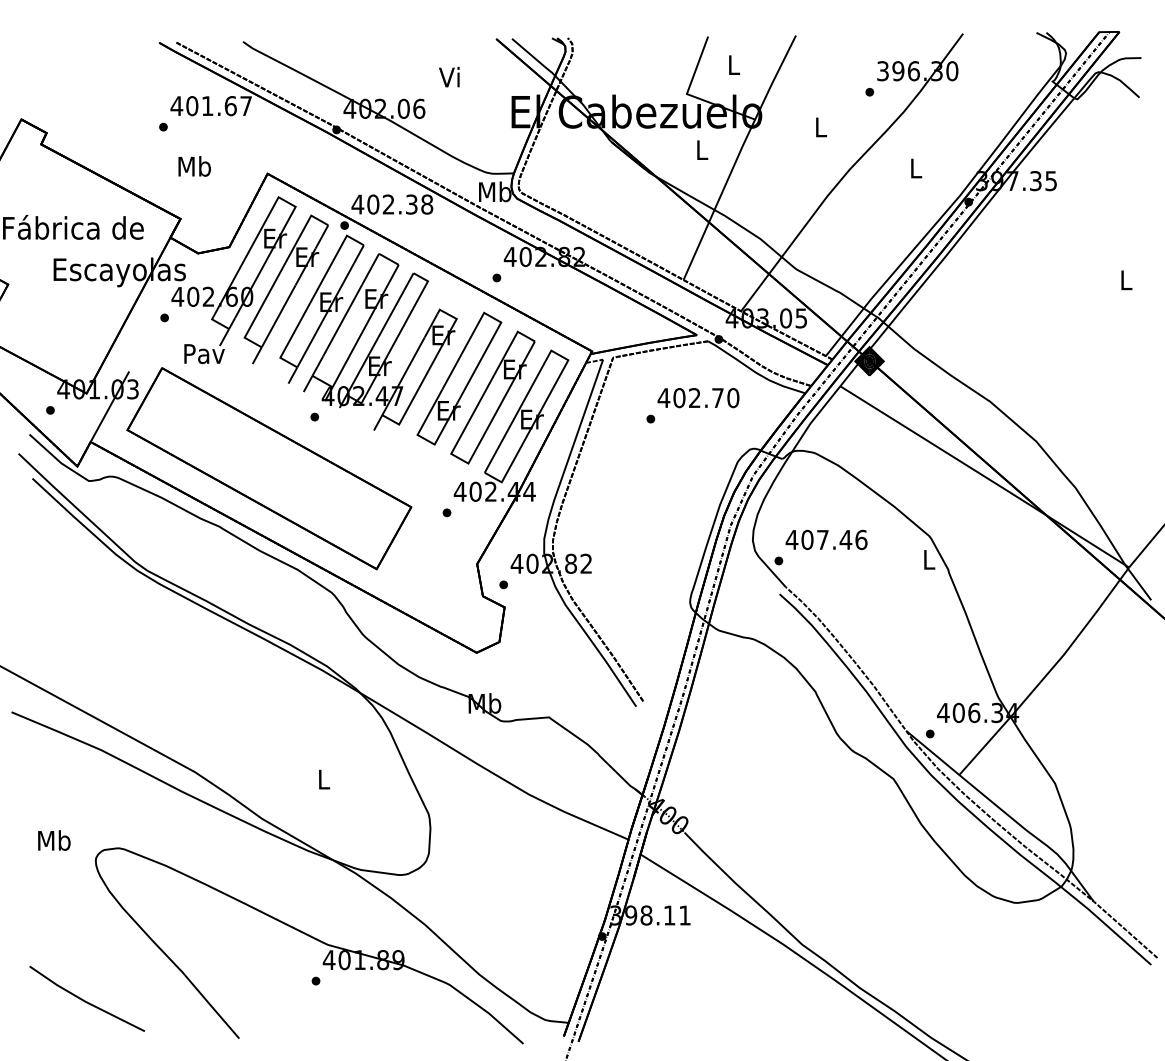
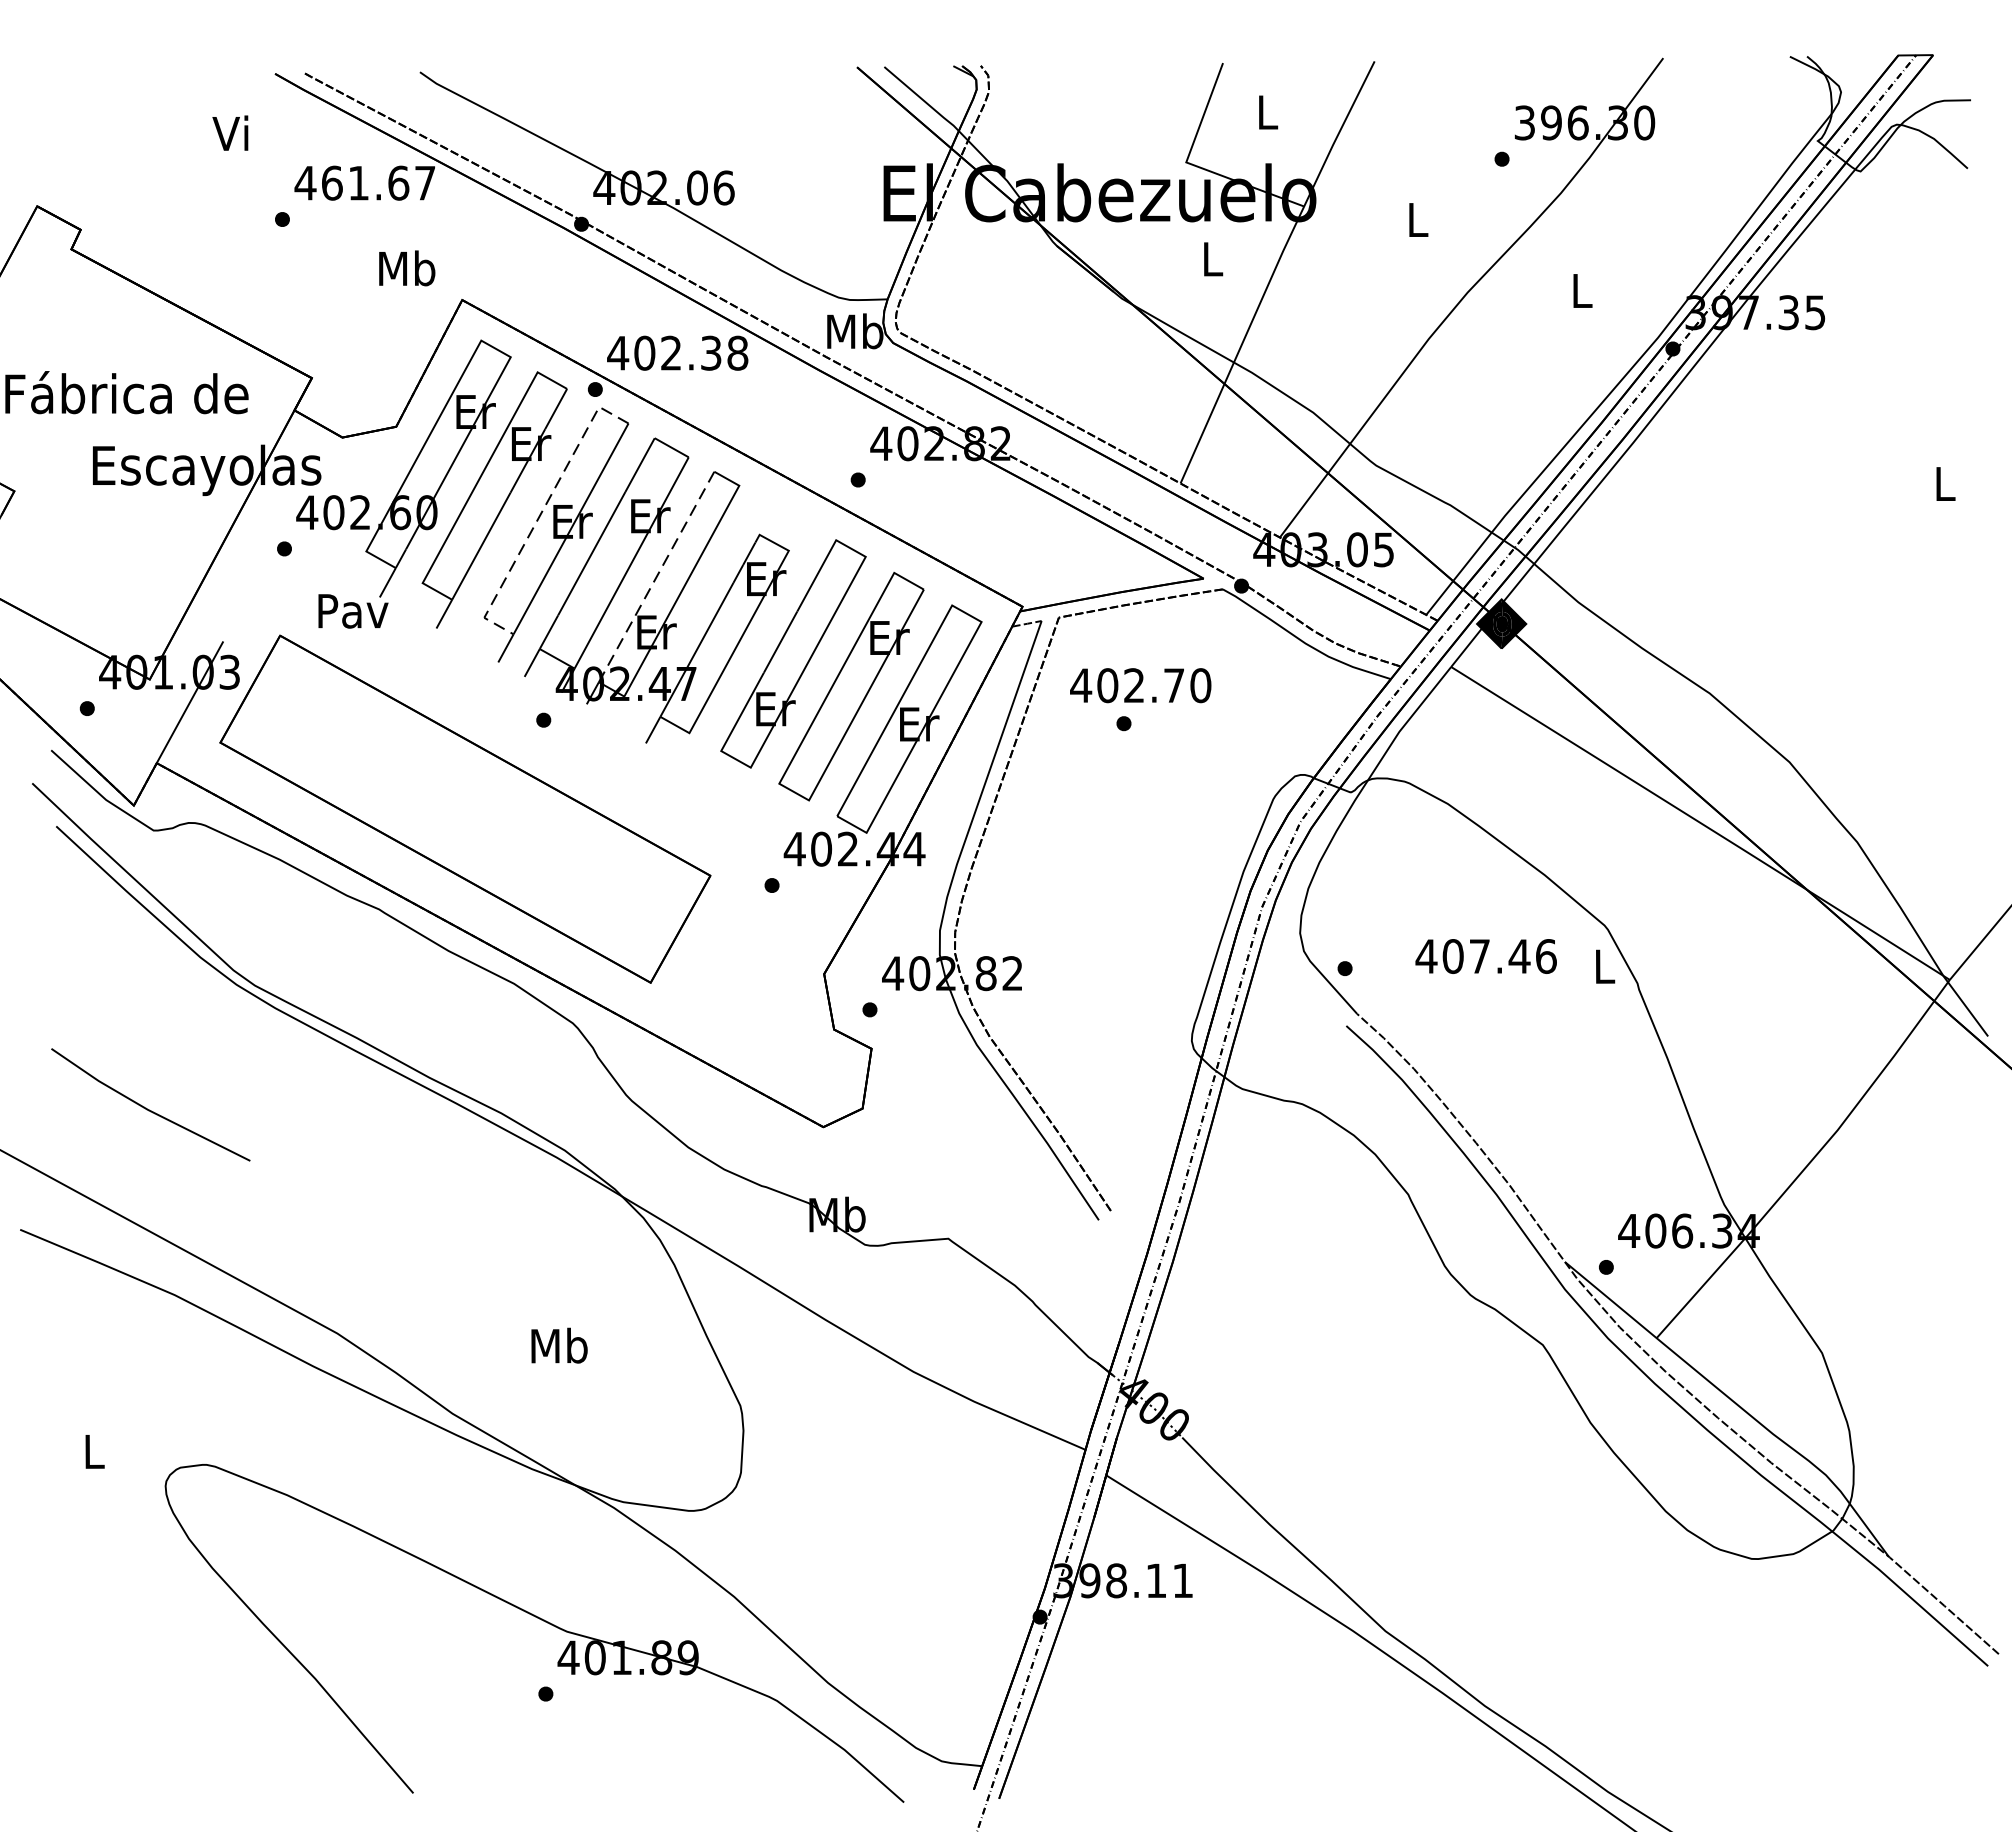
text: (449, 76) -> (230, 132), moved
text: (192, 105) -> (332, 182), 401.67 -> 461.67
text: (194, 166) -> (406, 268), moved
line: (313, 296) -> (541, 511), solid -> dashed
line: (380, 334) -> (657, 577), solid -> dashed
text: (698, 398) -> (1140, 686), moved
text: (826, 539) -> (1486, 955), moved
text: (323, 779) -> (558, 1345), L -> Mb
text: (54, 840) -> (94, 1451), Mb -> L
line: (85, 1000) -> (147, 1107), moved

